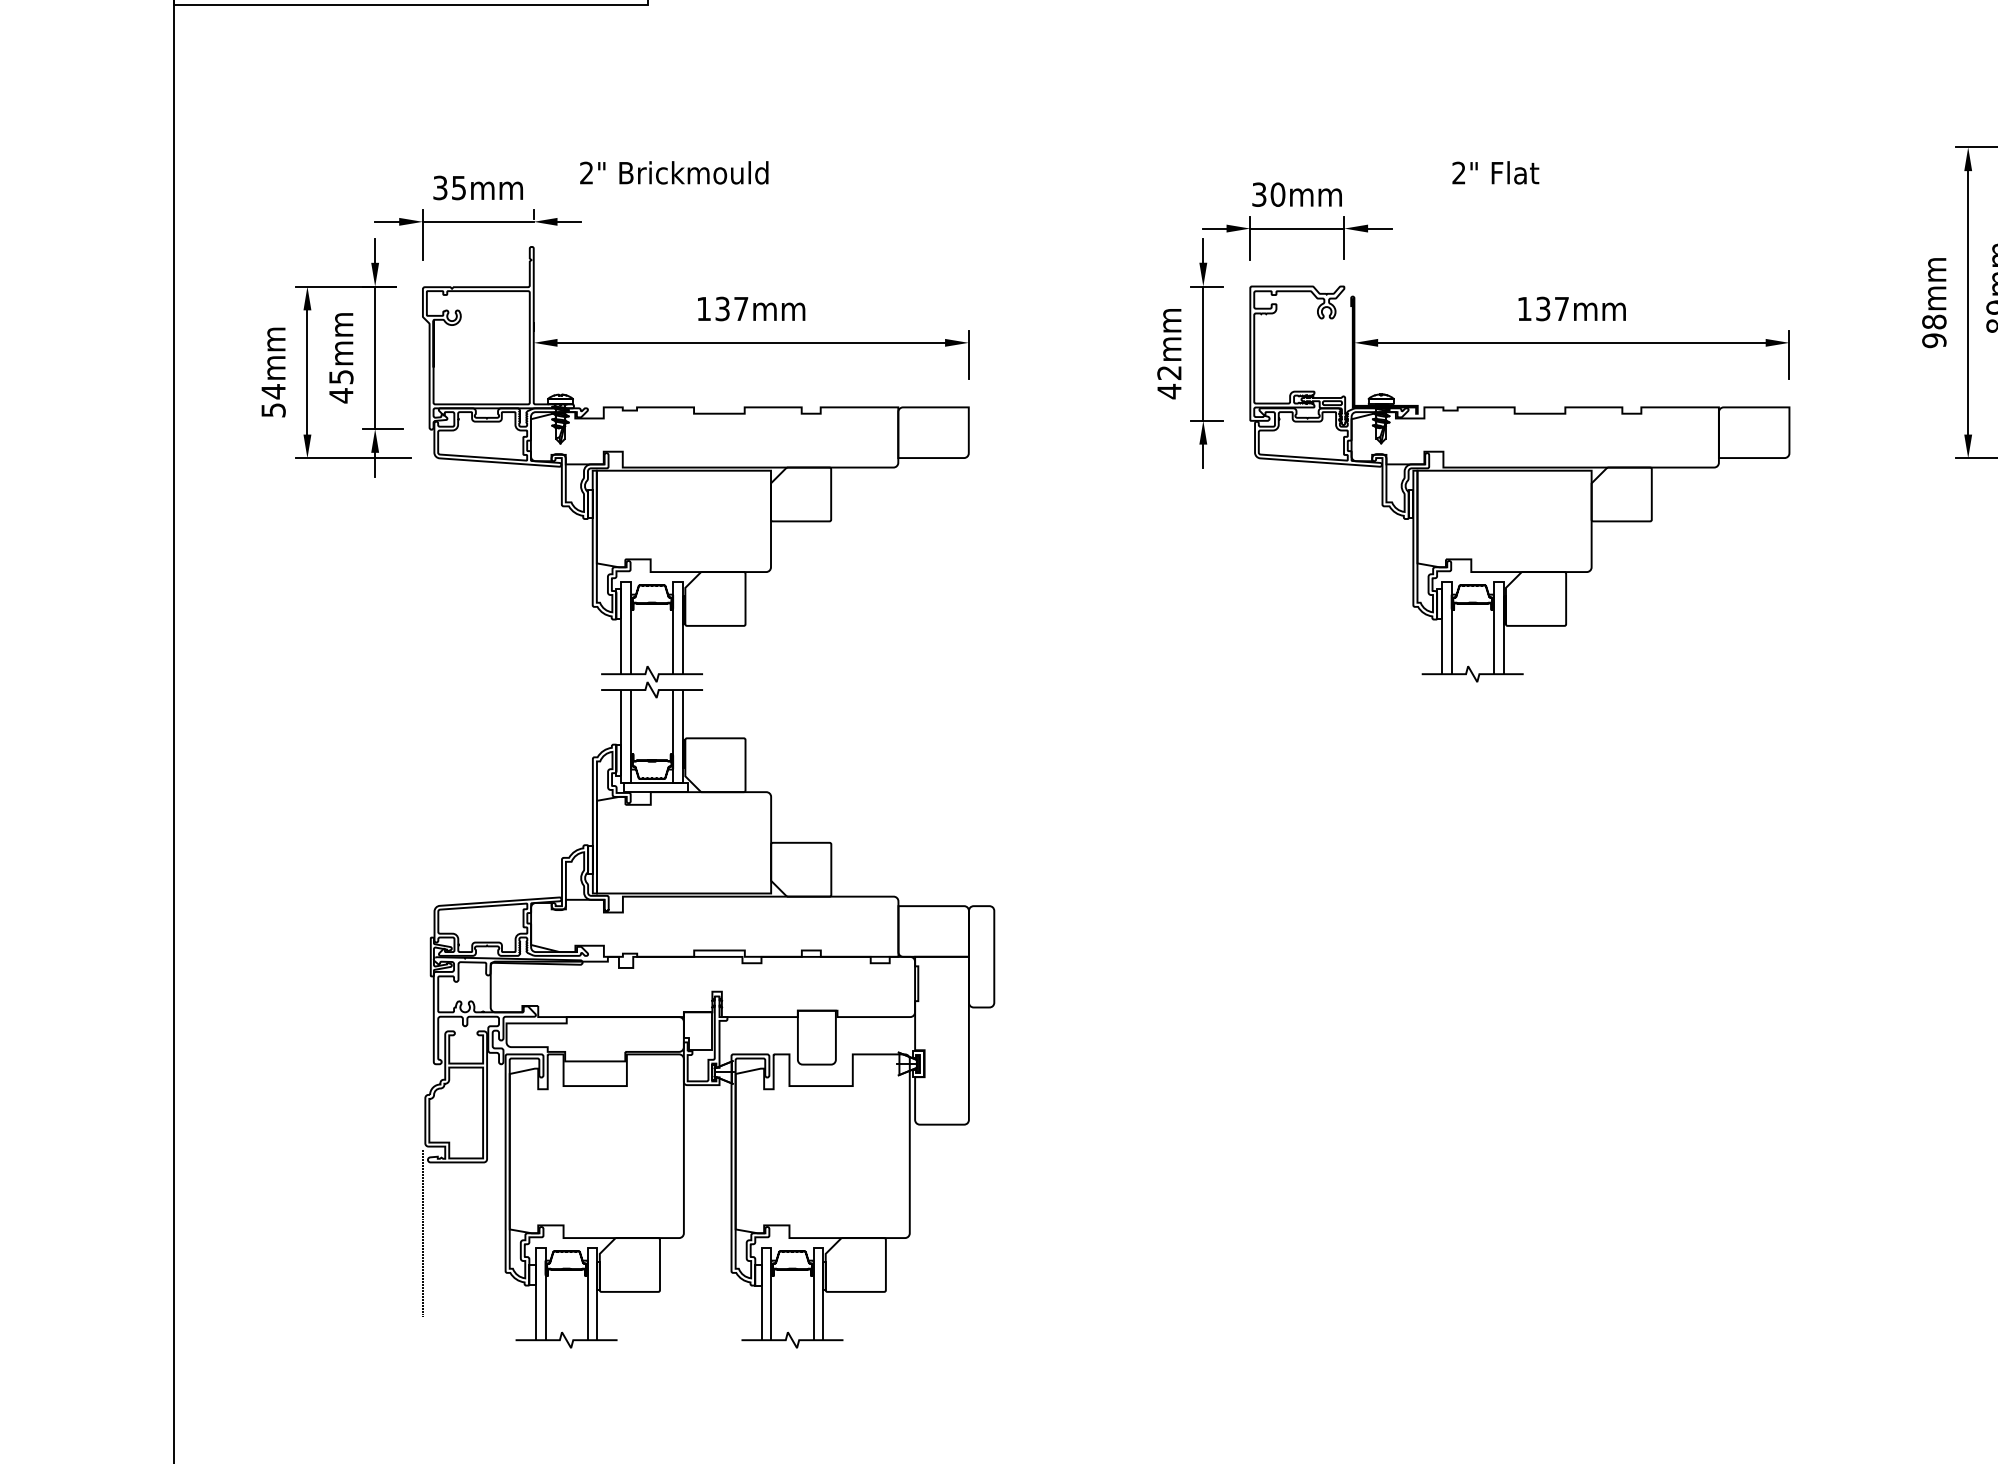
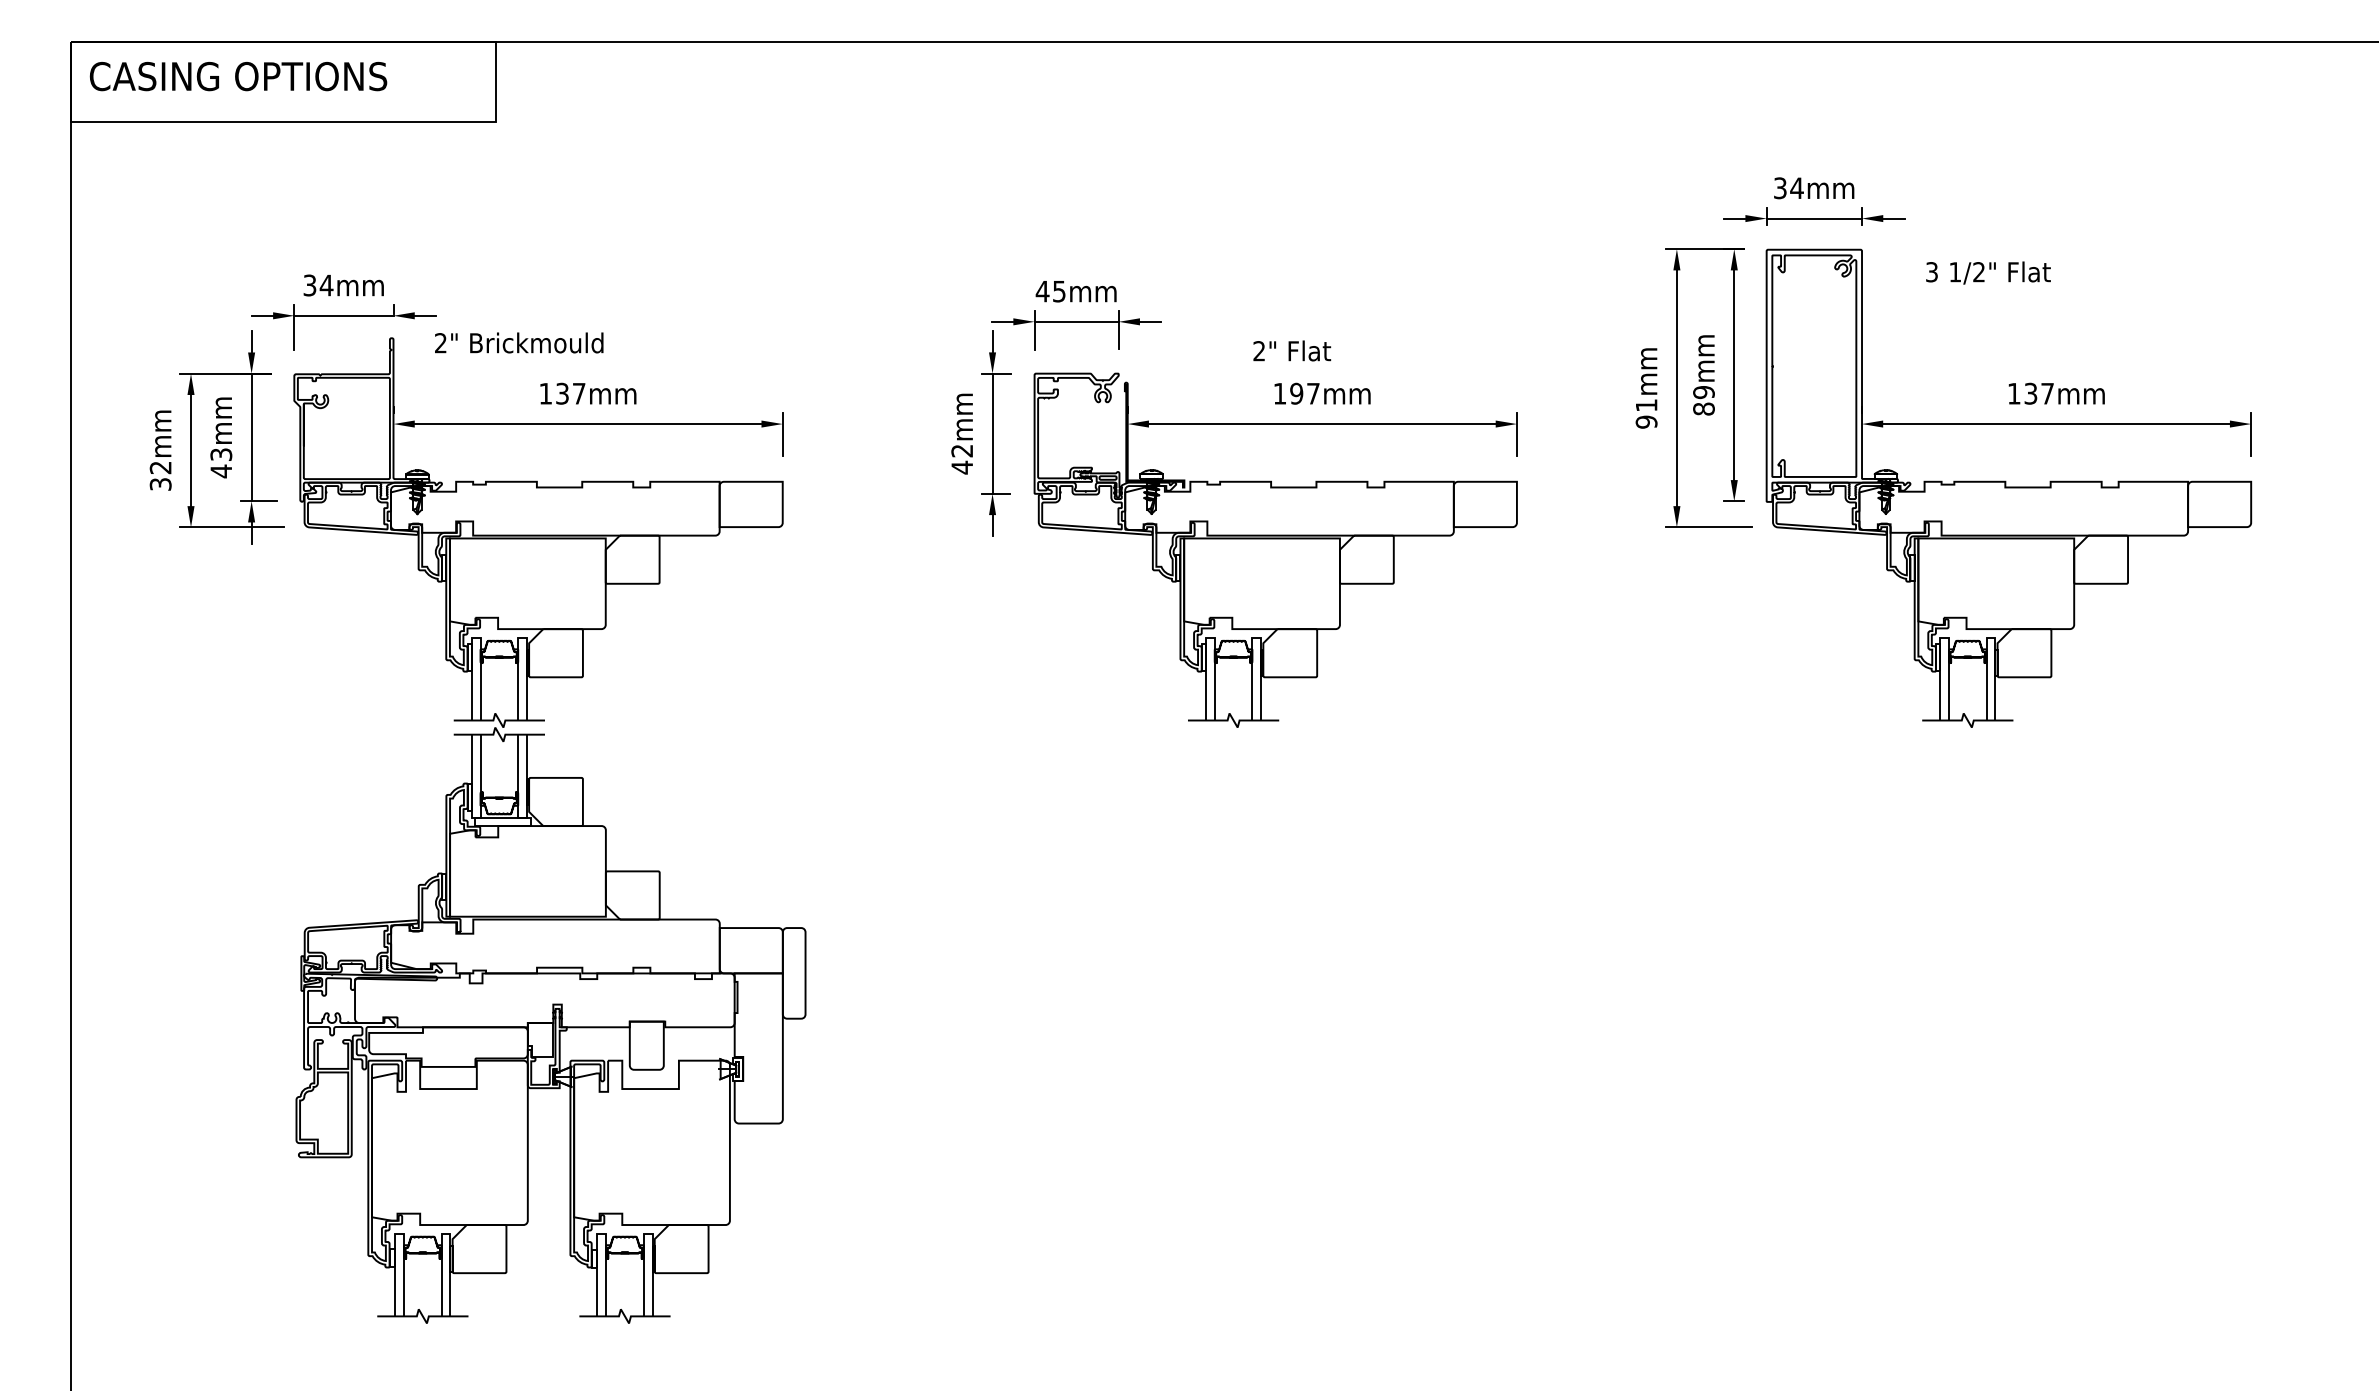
text: (674, 172) -> (519, 342), moved
text: (1496, 172) -> (1292, 350), moved
text: (458, 187) -> (326, 285), 35mm -> 34mm
text: (1268, 194) -> (1050, 291), 30mm -> 45mm
text: (1543, 308) -> (1296, 393), 137mm -> 197mm
text: (1934, 322) -> (1646, 405), 98mm -> 91mm
text: (340, 376) -> (220, 454), 45mm -> 43mm
text: (273, 400) -> (160, 475), 54mm -> 32mm
line: (423, 1233) -> (294, 1220), removed

